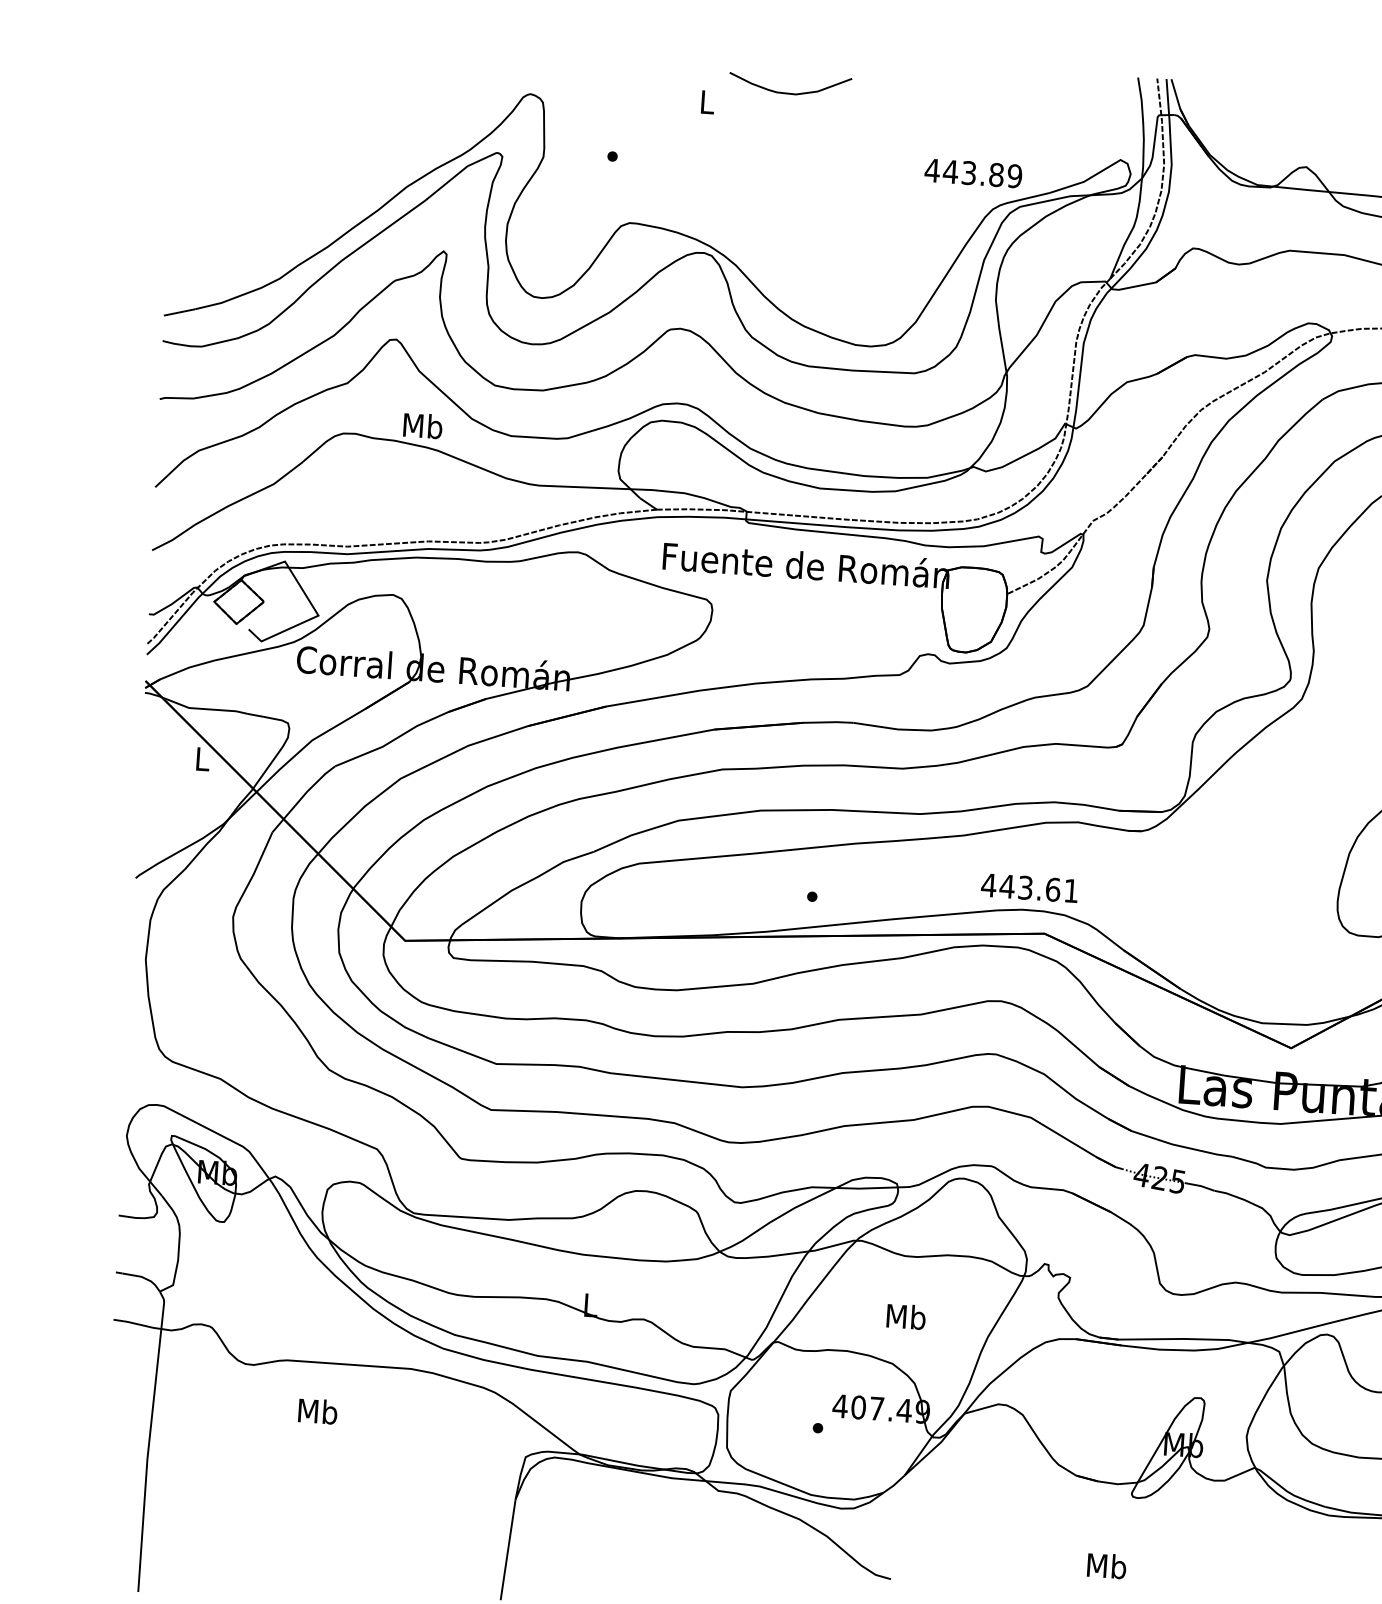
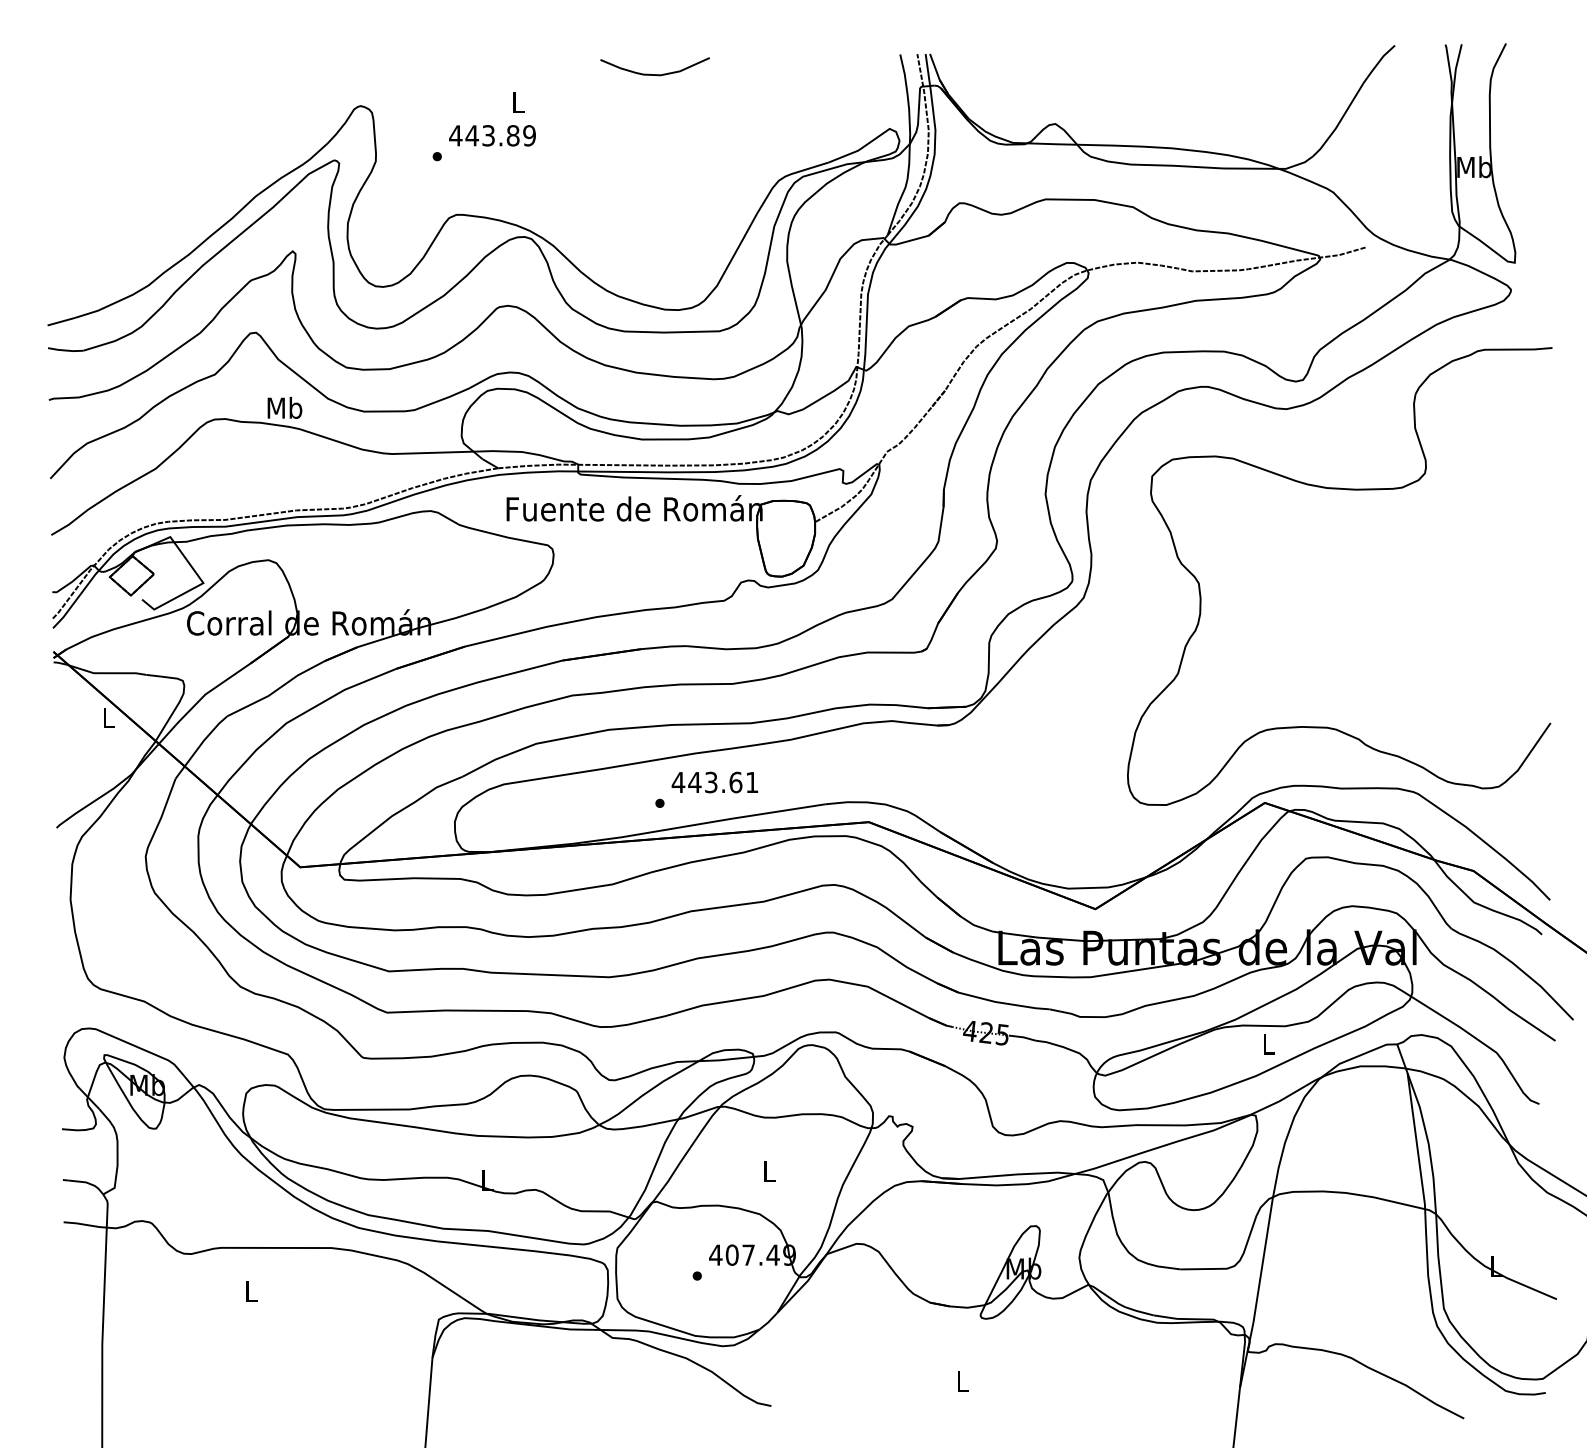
curve: (789, 93) -> (654, 74), moved
text: (973, 173) -> (492, 135), moved
text: (1029, 888) -> (714, 782), moved
text: (905, 1316) -> (768, 1171), Mb -> L
text: (318, 1411) -> (251, 1291), Mb -> L
text: (1106, 1566) -> (962, 1381), Mb -> L

